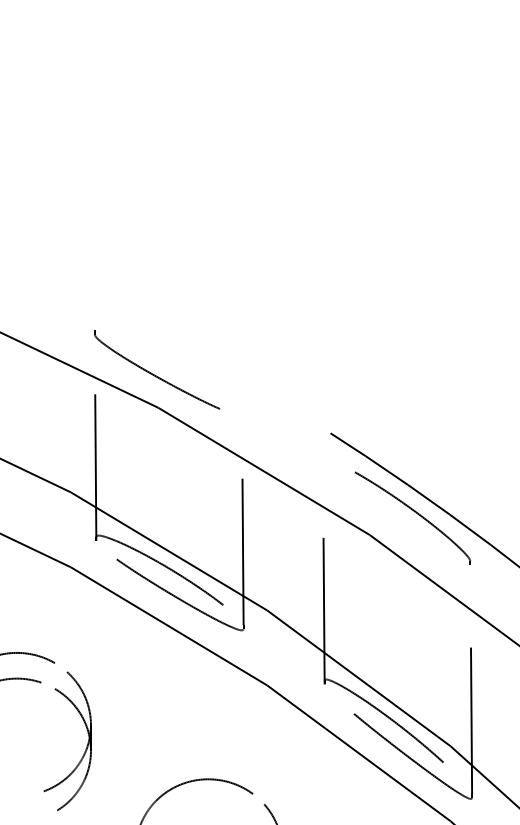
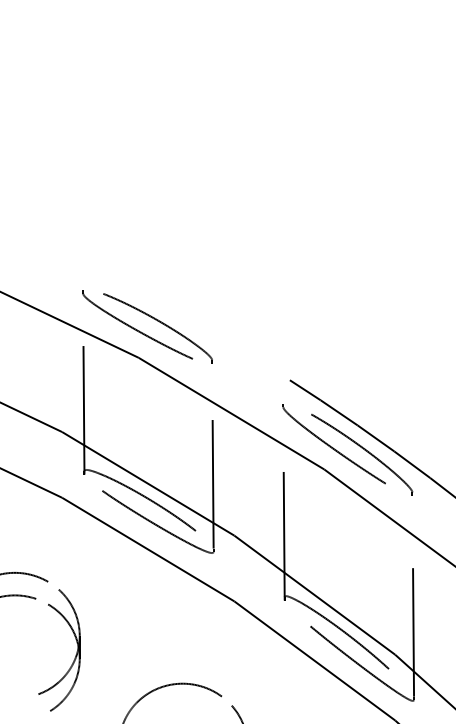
part: (179, 374) -> (157, 328), added
part: (380, 506) -> (333, 444), added

